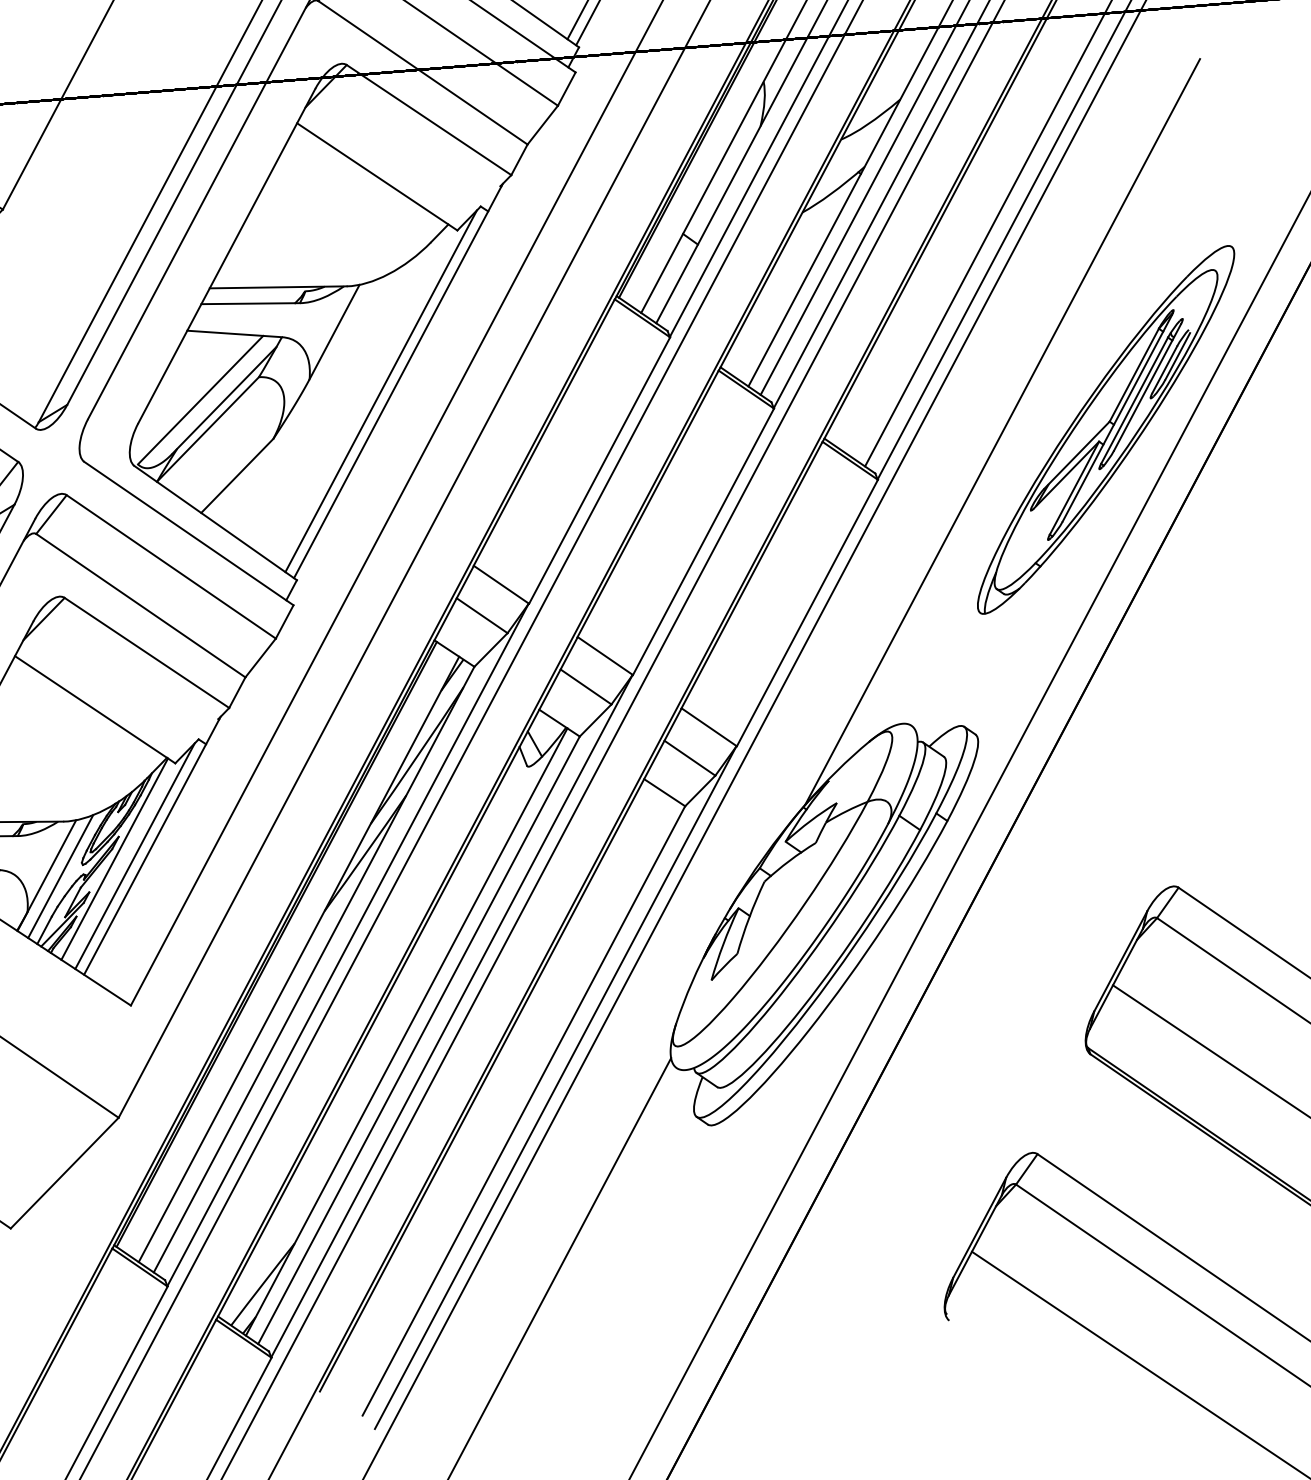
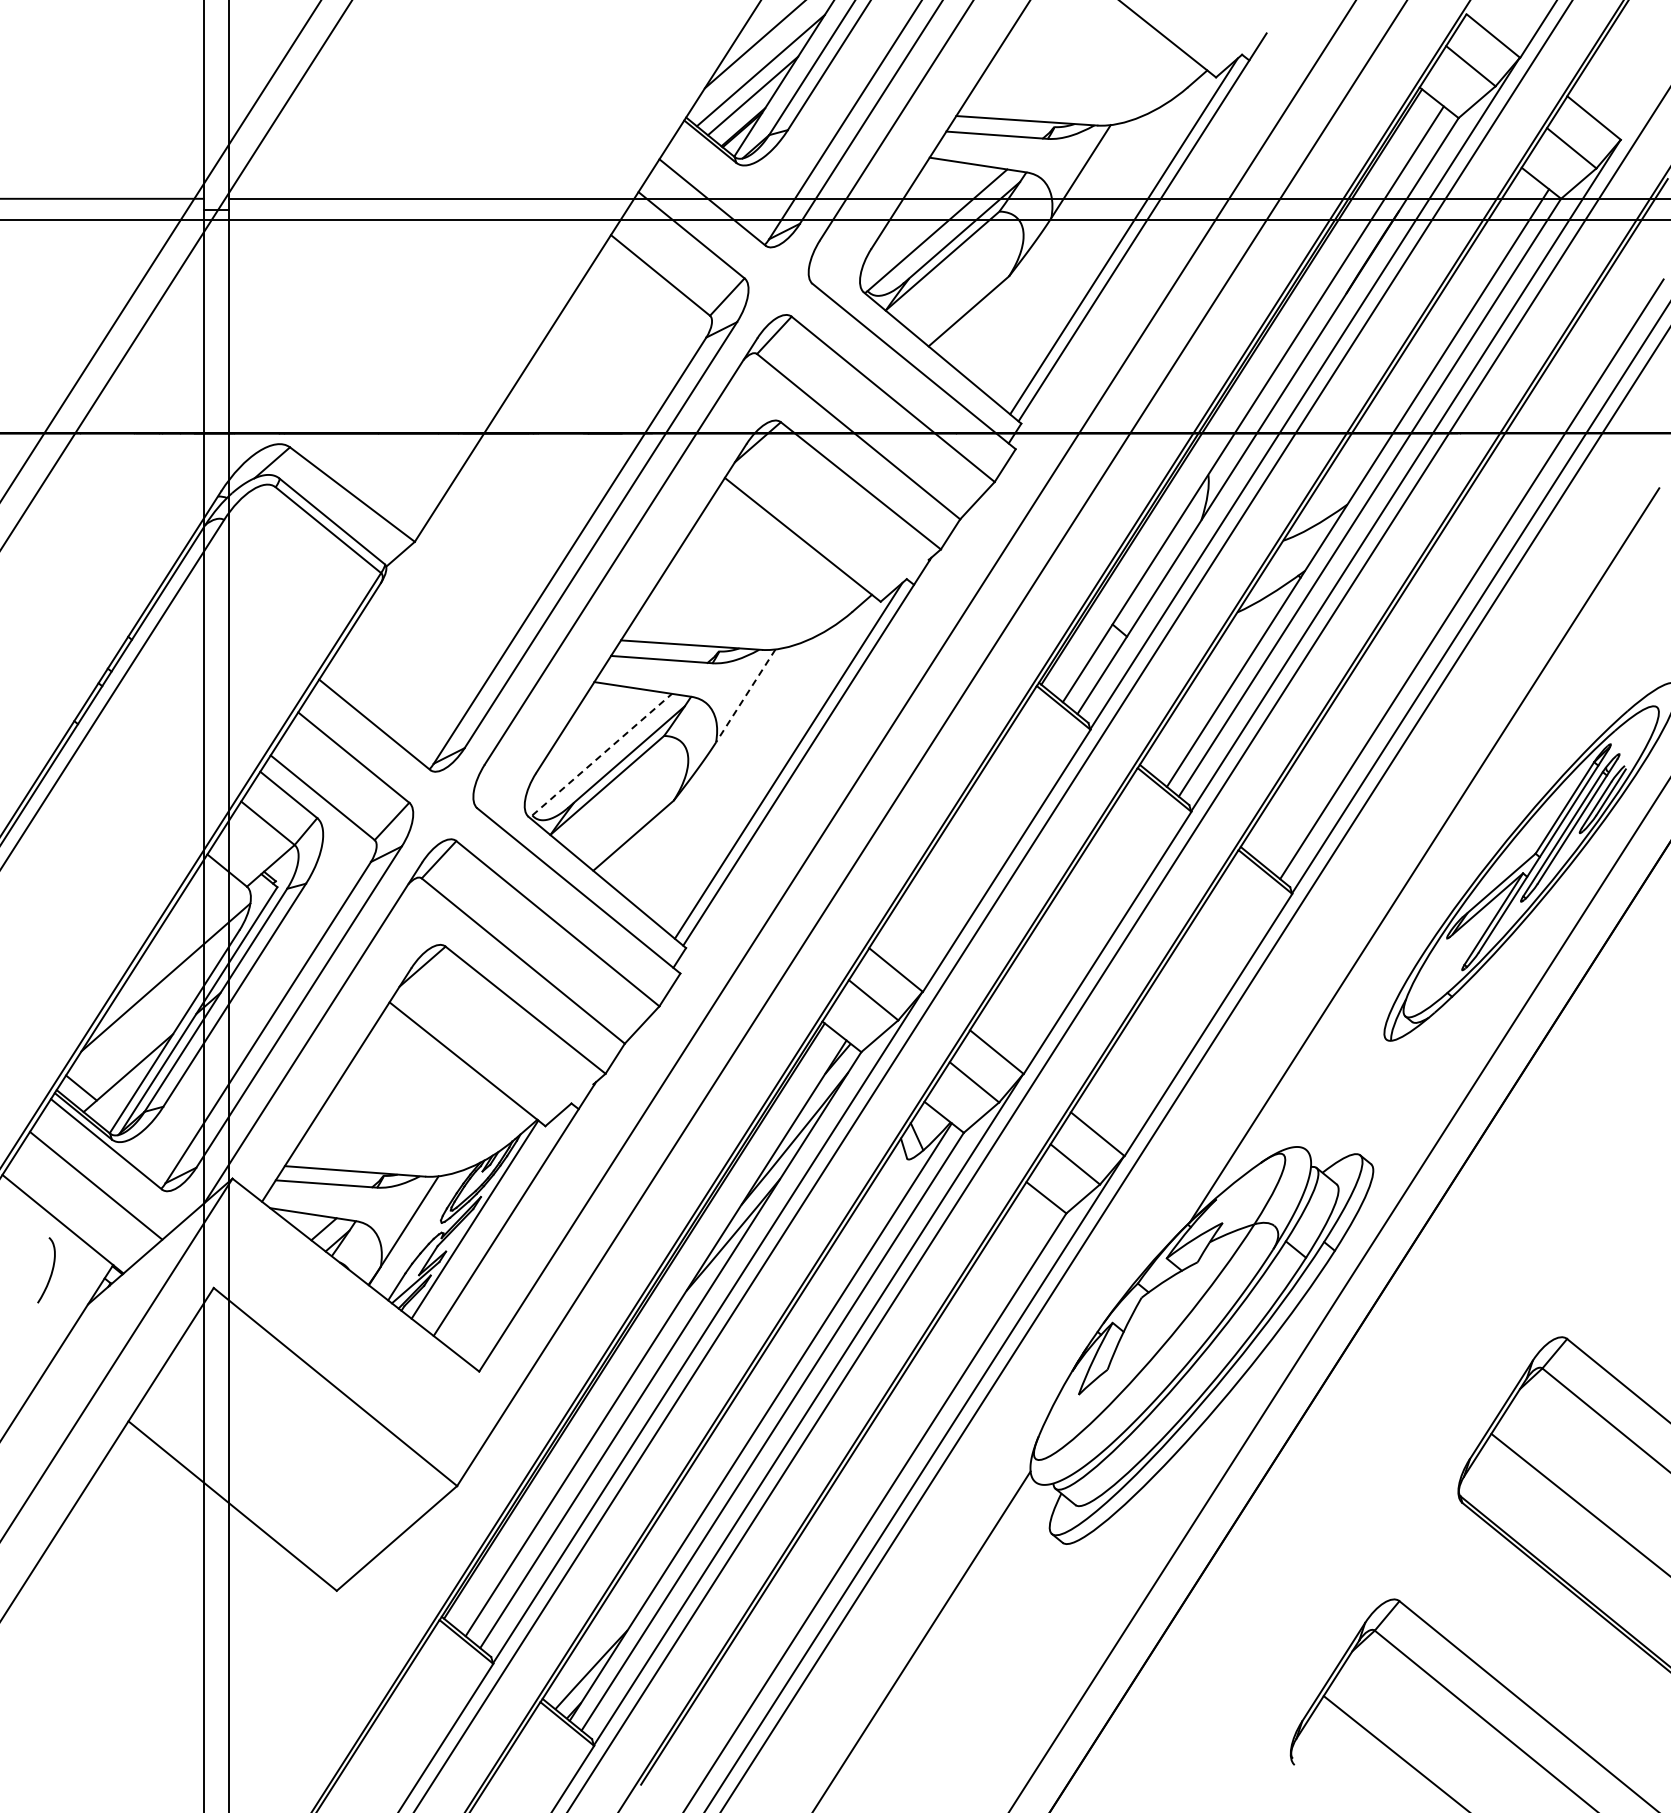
line: (334, 332) -> (745, 696), solid -> dashed
line: (200, 399) -> (602, 754), solid -> dashed
line: (135, 856) -> (496, 1218), removed
line: (60, 876) -> (417, 1232), removed

